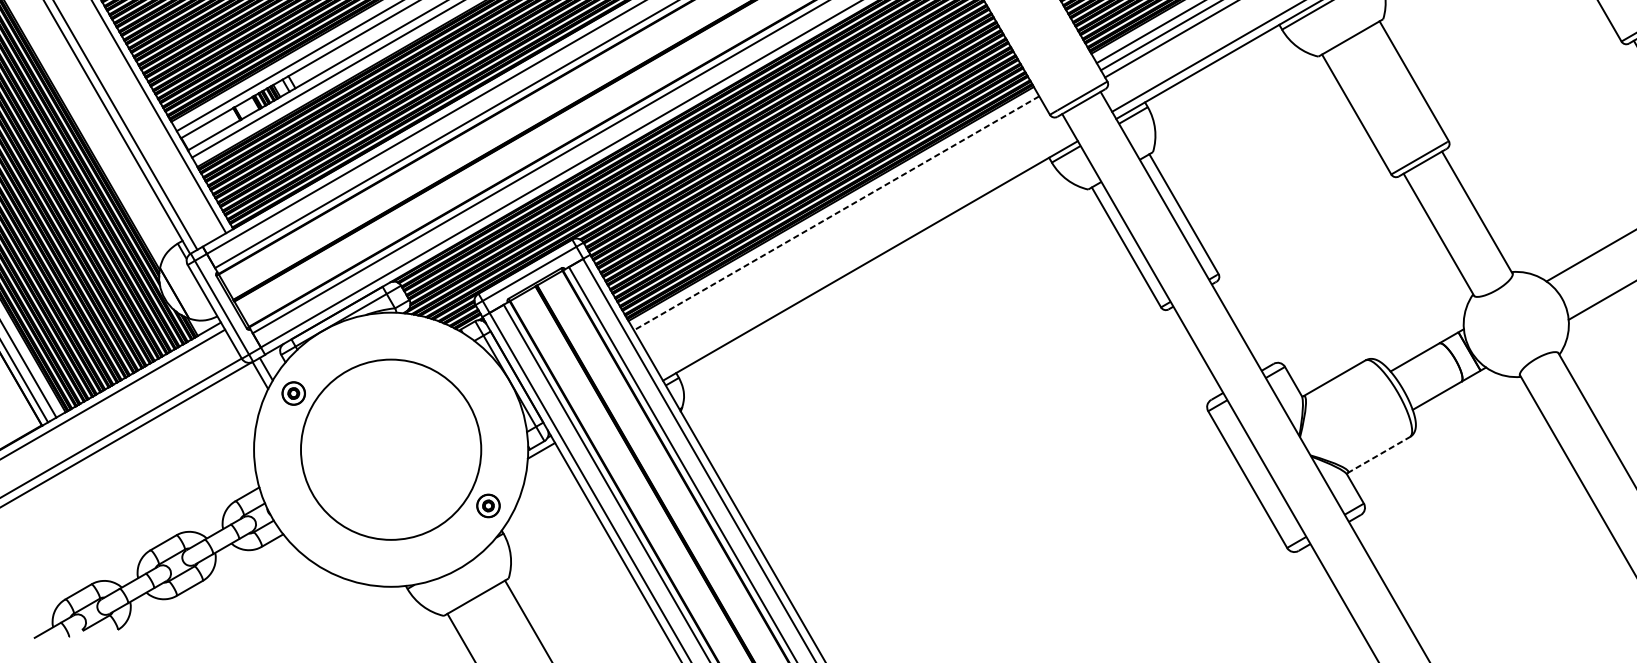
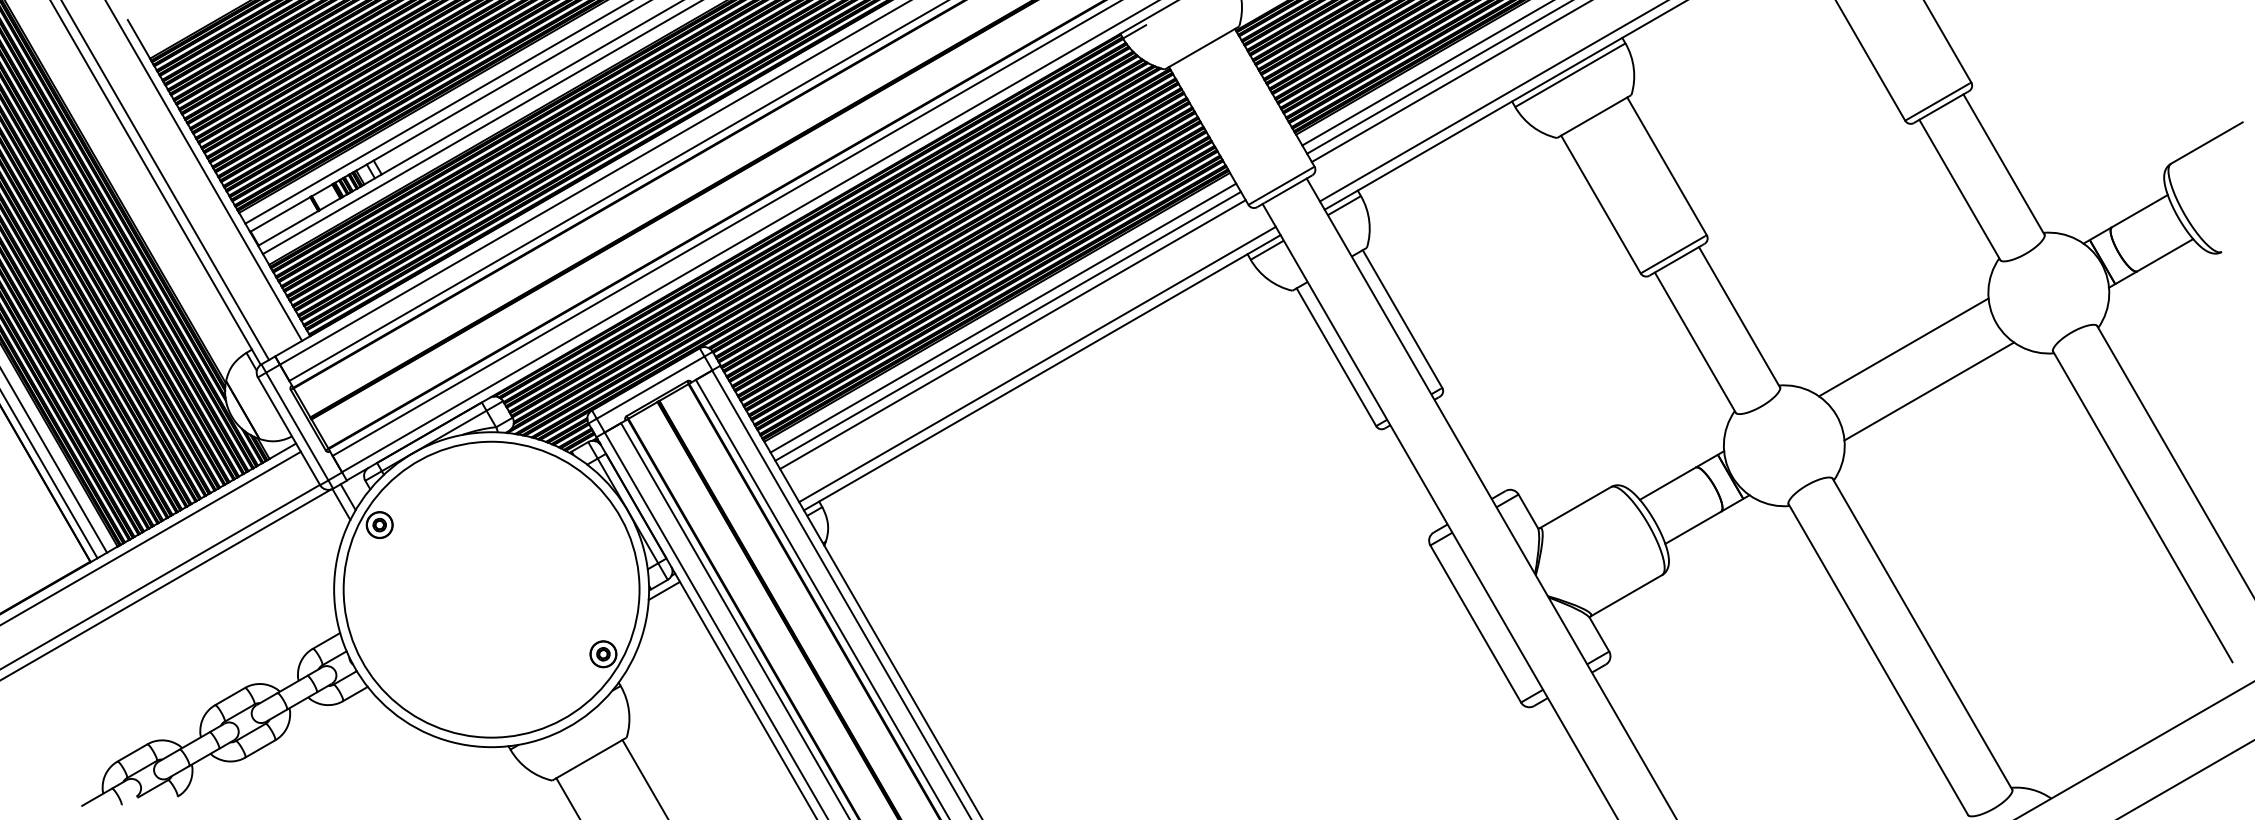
line: (836, 213) -> (1003, 318), dashed -> solid
line: (840, 219) -> (1007, 325), added
line: (844, 227) -> (1012, 334), added
line: (866, 253) -> (1037, 364), added
circle: (391, 449) -> (491, 589), size x1.43
line: (1378, 454) -> (1626, 595), dashed -> solid

